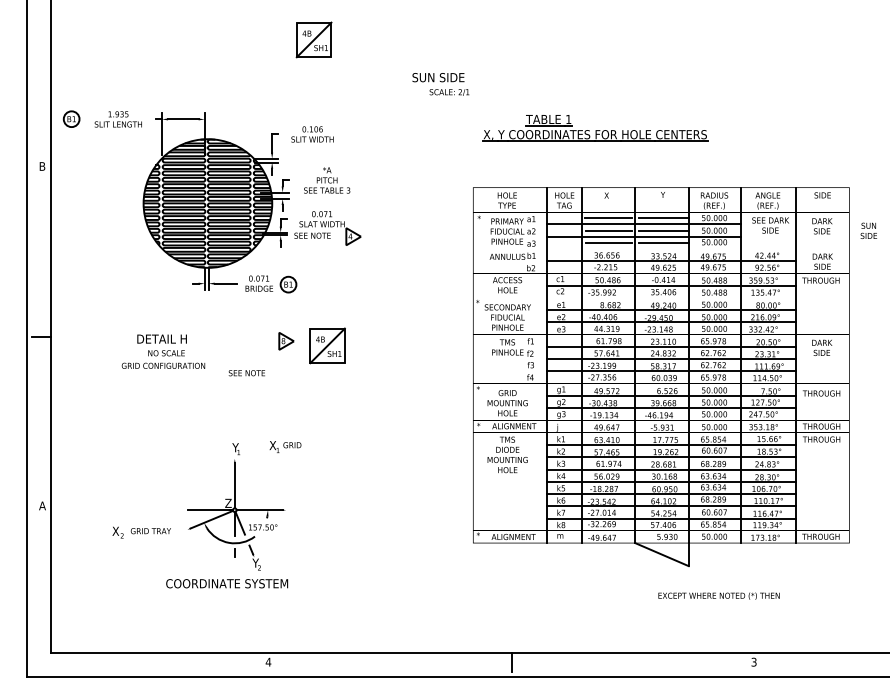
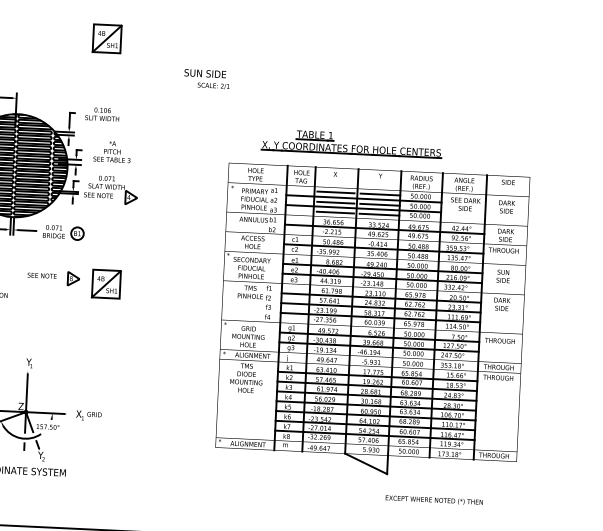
part: (595, 128) -> (352, 143), moved
text: (868, 230) -> (502, 276), moved
text: (246, 373) -> (41, 276), moved
text: (285, 446) -> (88, 415), moved
text: (718, 595) -> (433, 499), moved

